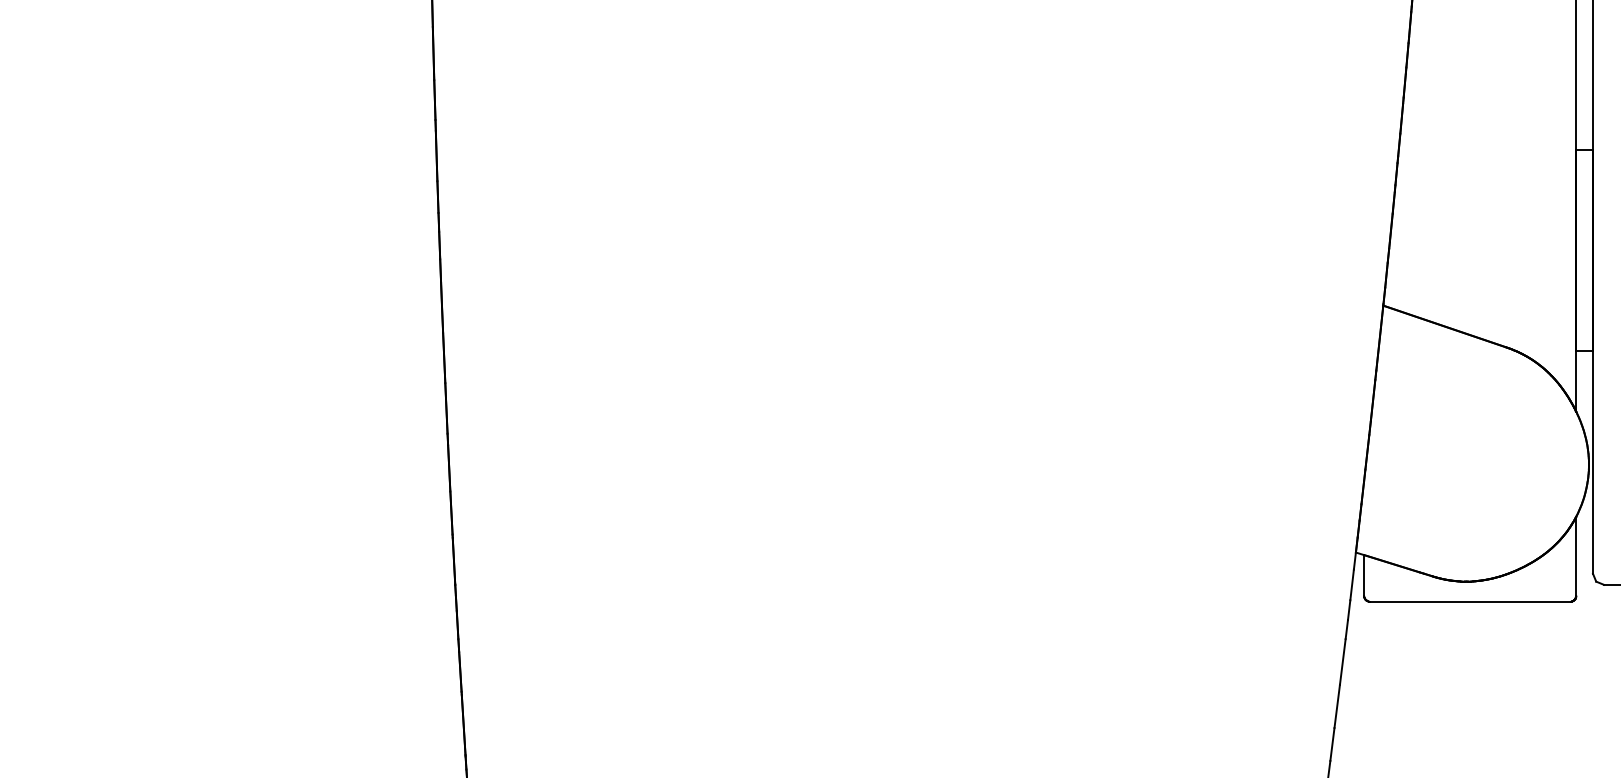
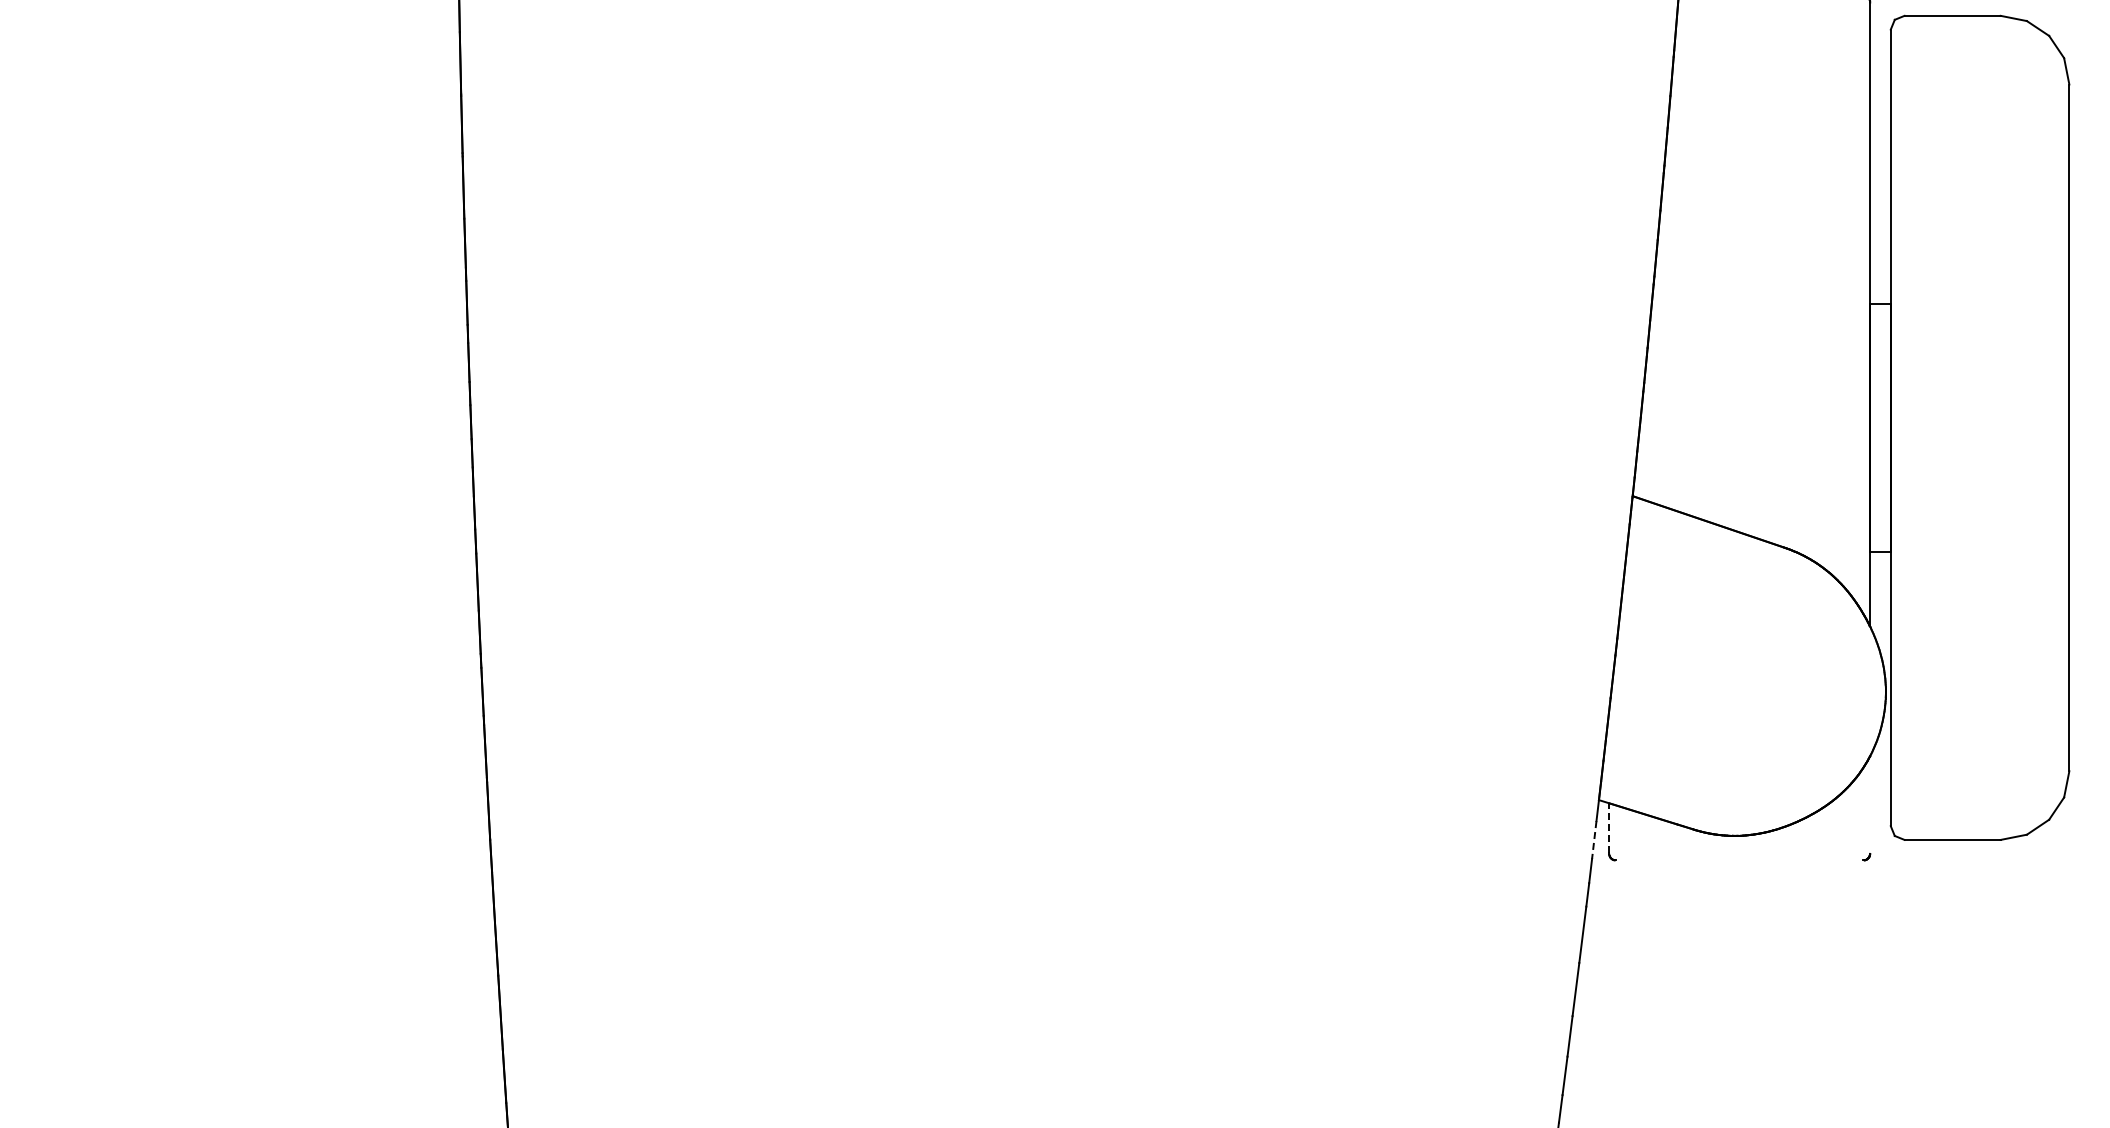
line: (1576, 556) -> (1870, 804), removed
line: (1364, 575) -> (1609, 828), solid -> dashed
line: (1352, 585) -> (1594, 840), solid -> dashed
line: (1470, 601) -> (1739, 860), removed

